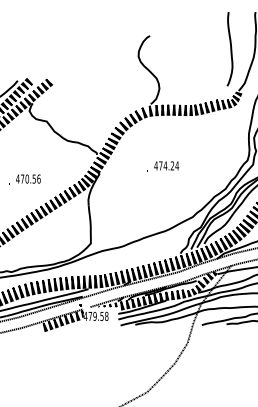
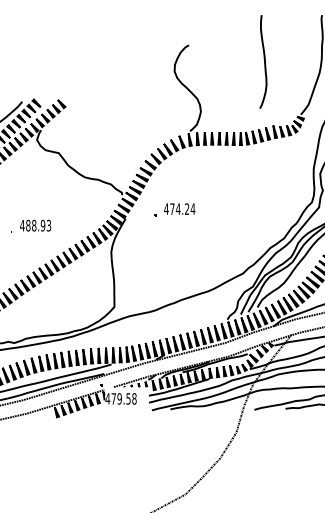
curve: (230, 49) -> (264, 62), moved
part: (163, 166) -> (175, 209), moved
text: (30, 178) -> (38, 224), 470.56 -> 488.93

